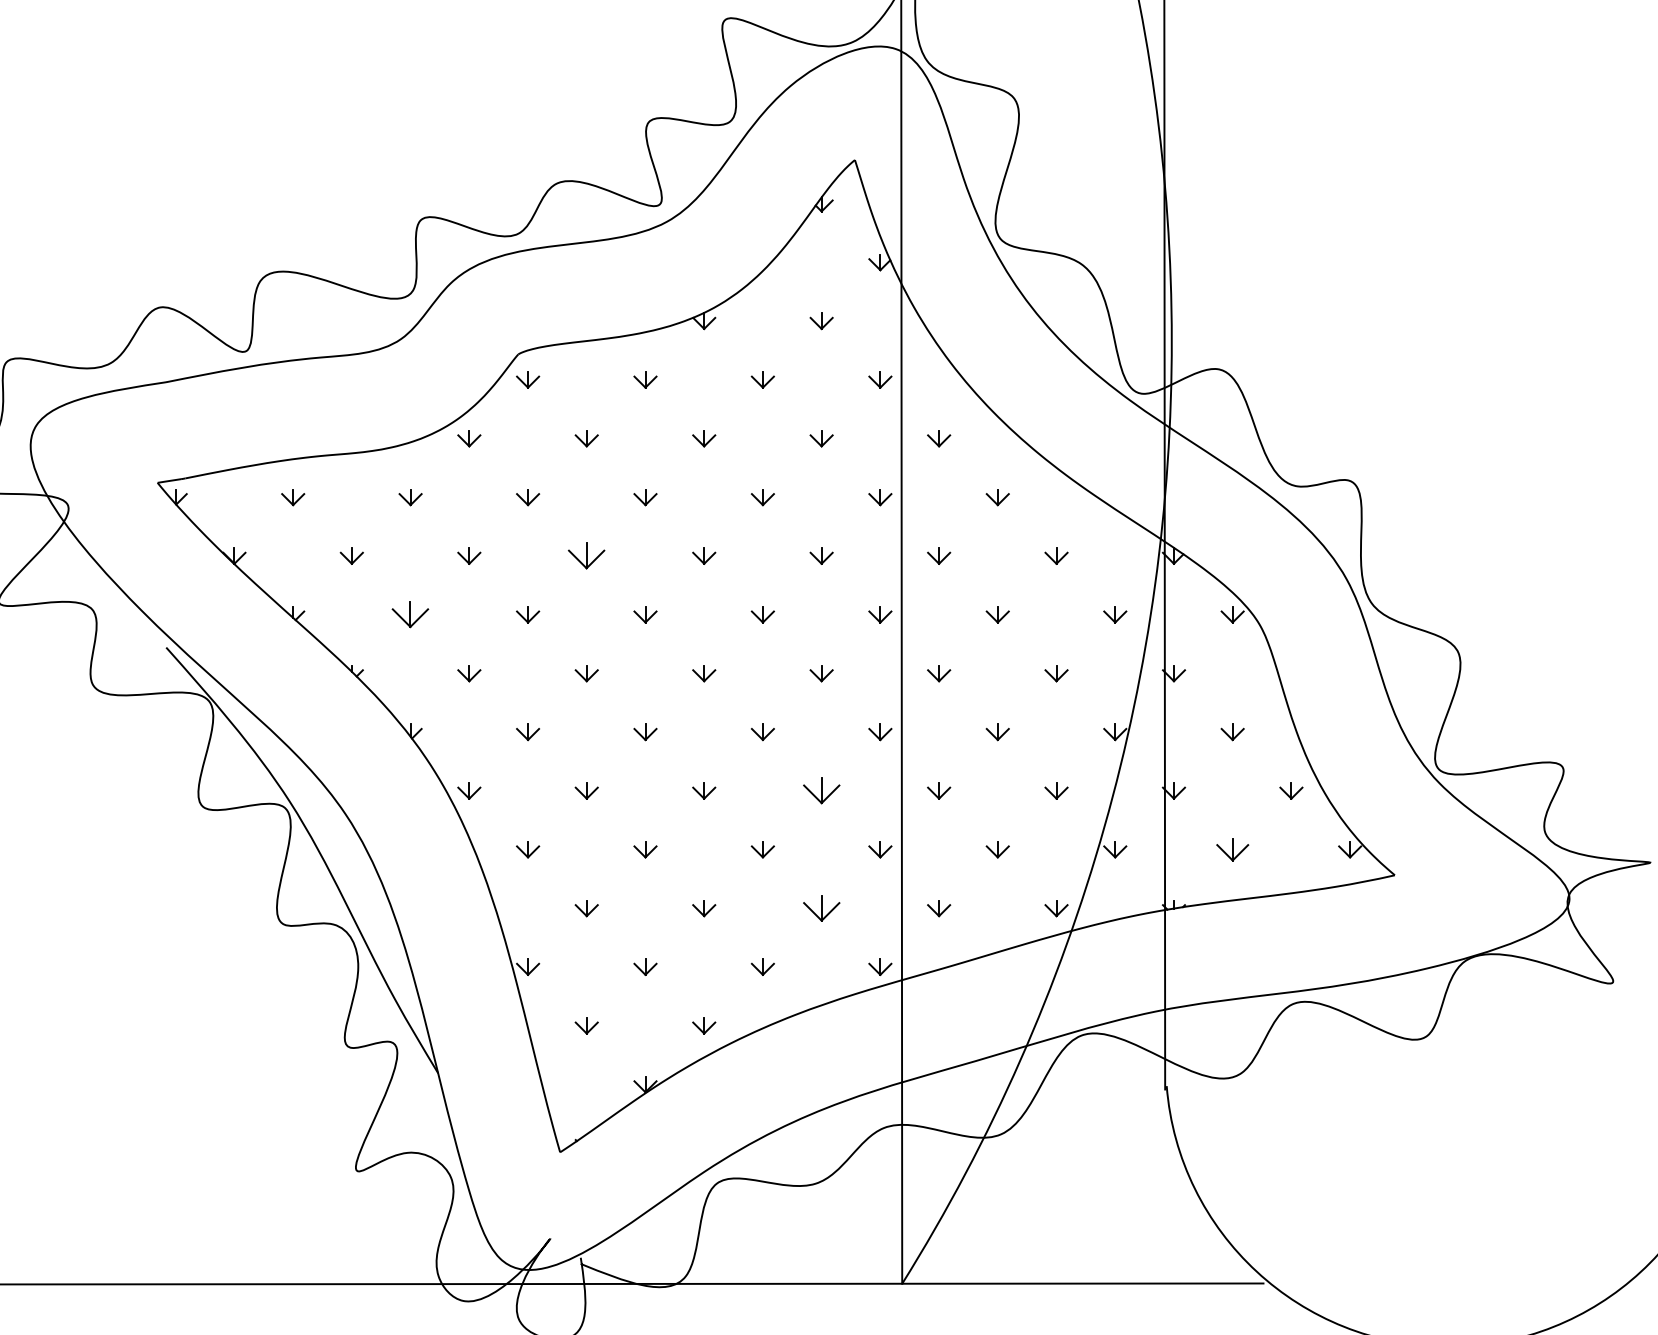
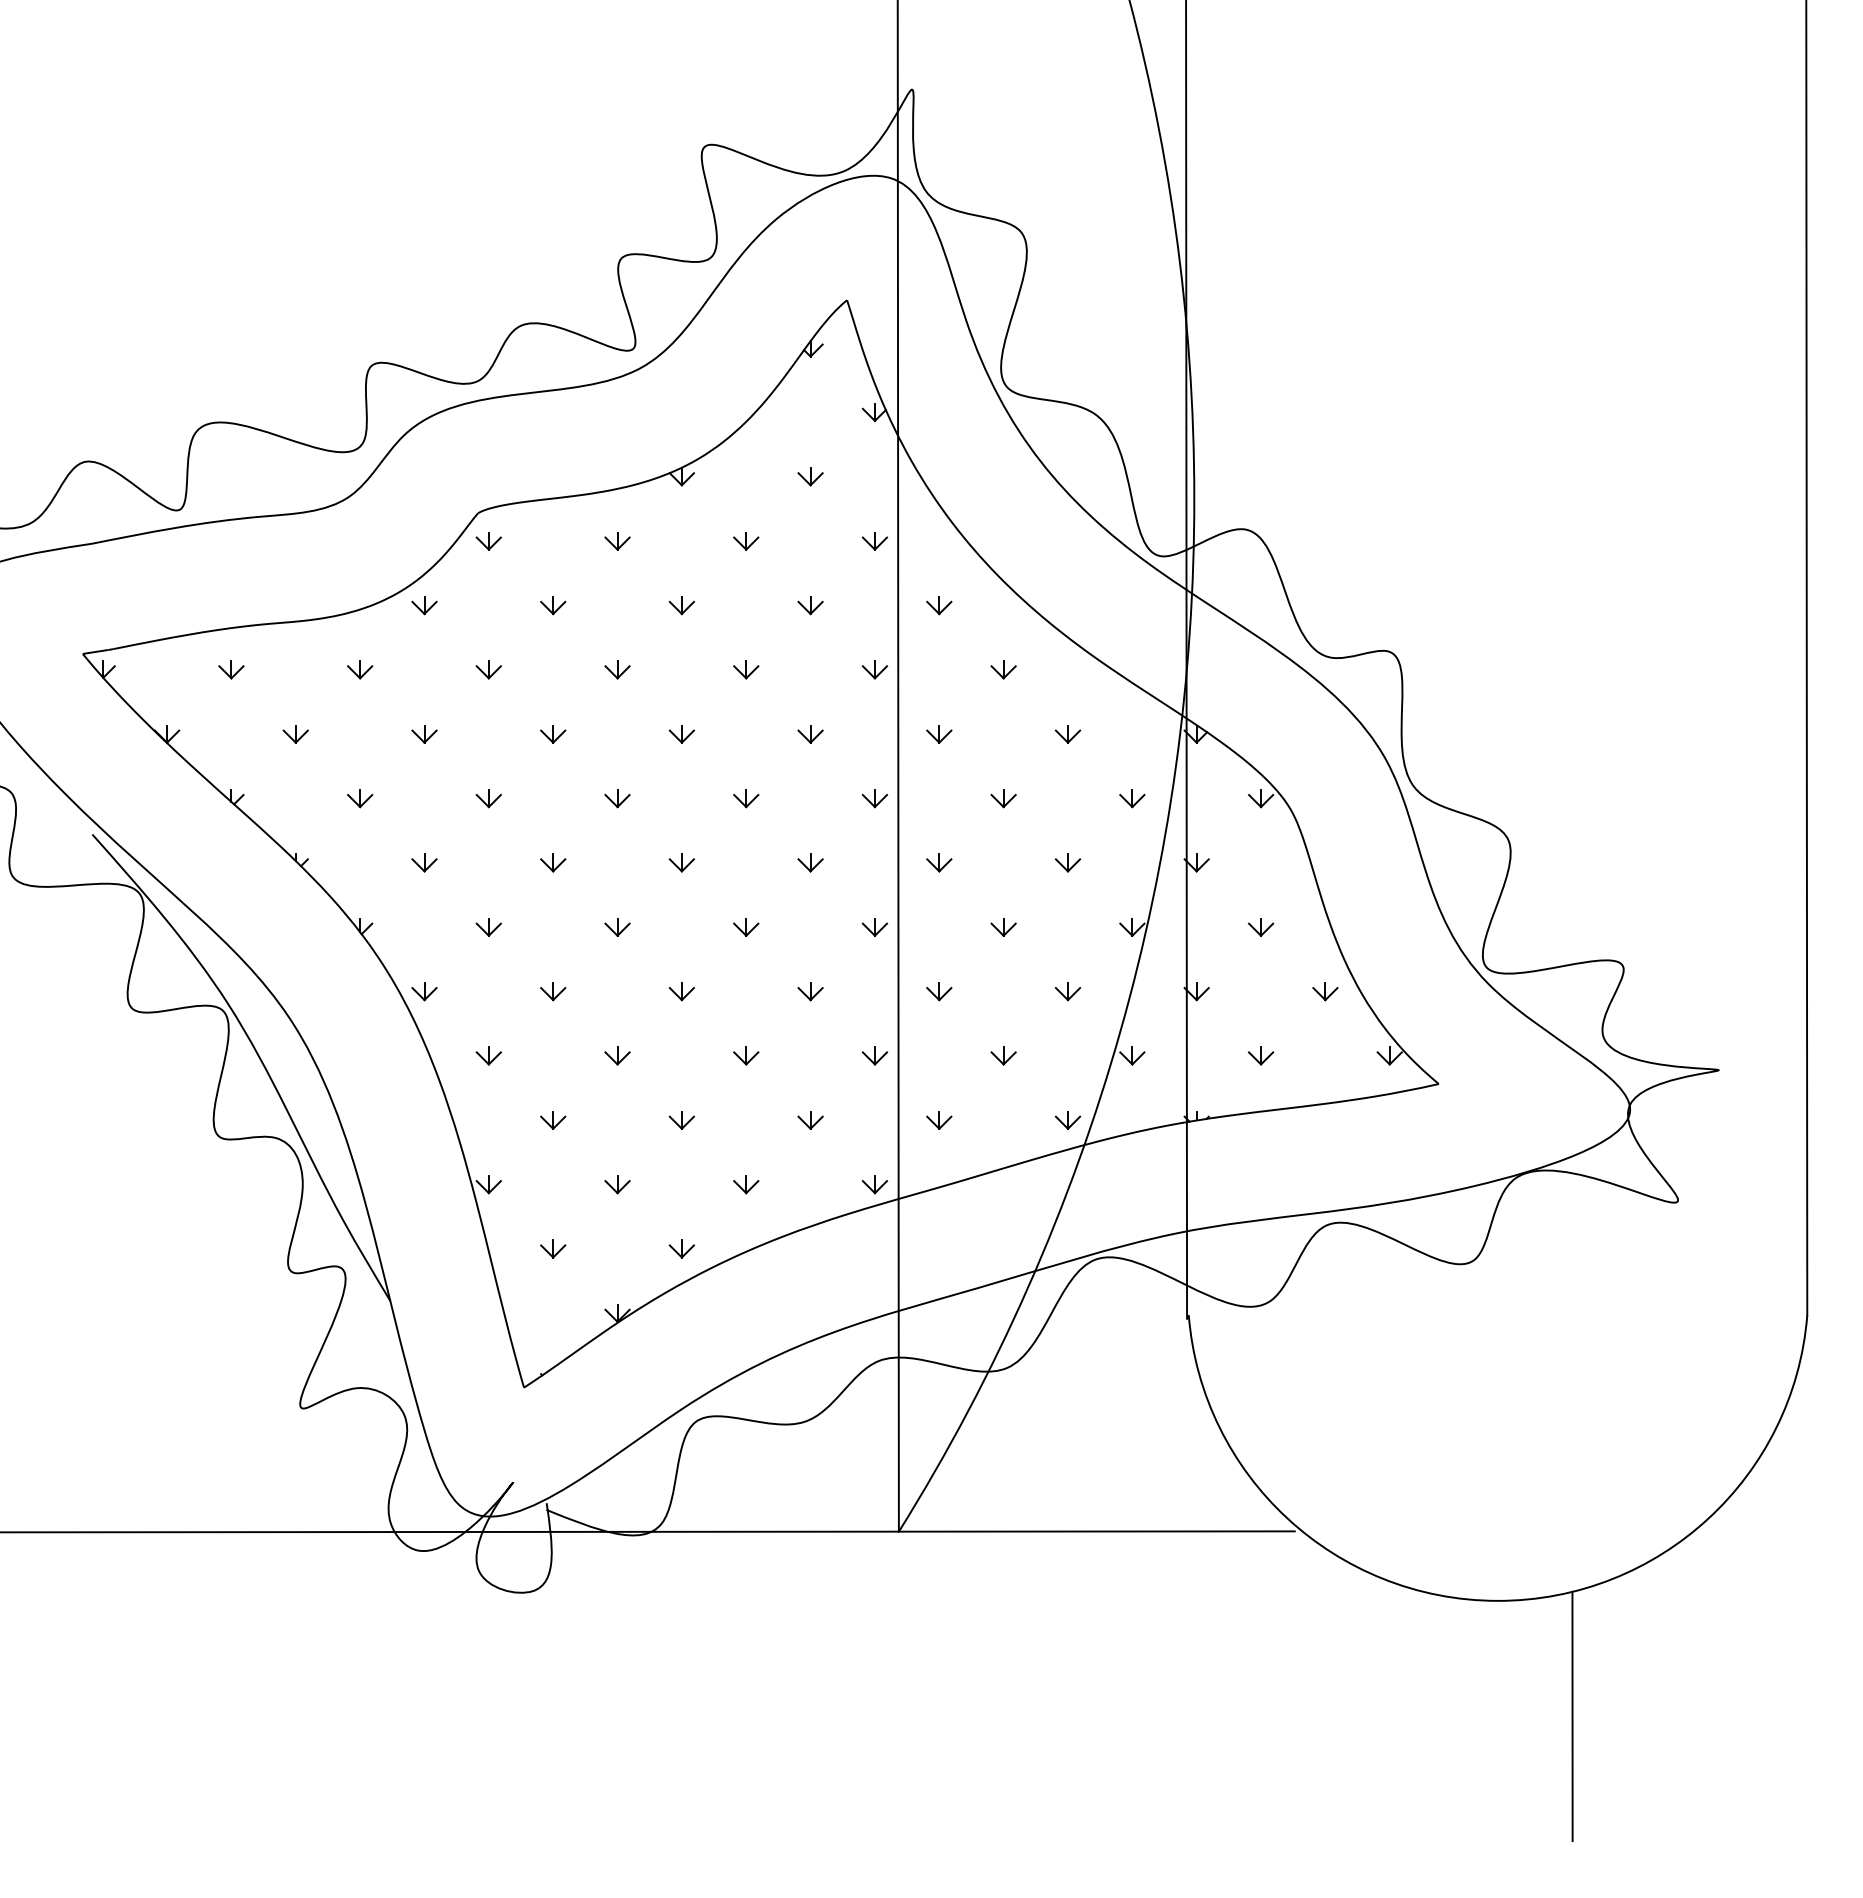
part: (587, 556) -> (553, 734), size x0.62
part: (410, 614) -> (360, 798), size x0.62
part: (821, 790) -> (810, 991), size x0.62
part: (1232, 849) -> (1260, 1055), size x0.71
part: (821, 908) -> (810, 1120), size x0.62

